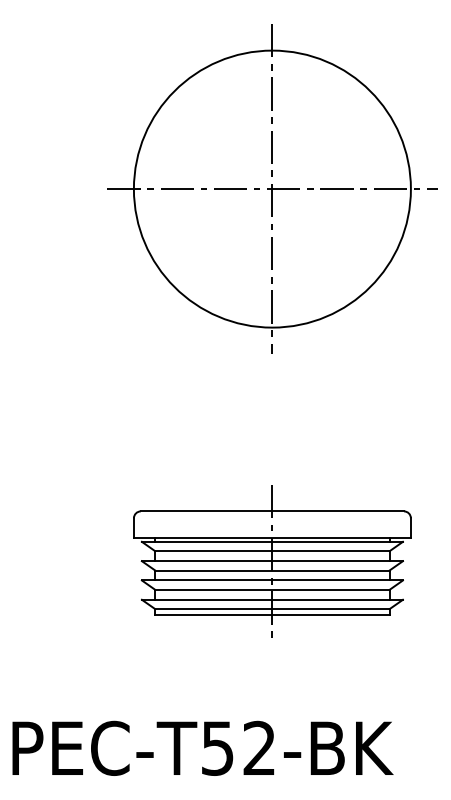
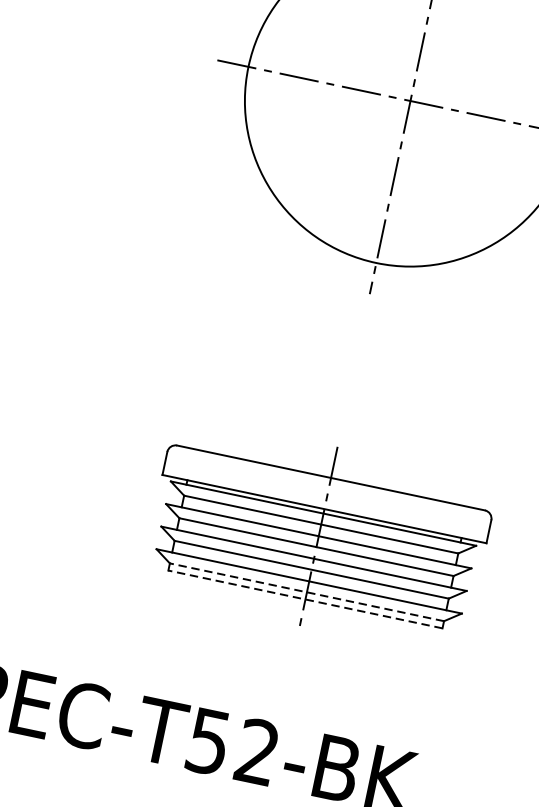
line: (271, 609) -> (305, 592), solid -> dashed
line: (271, 615) -> (304, 599), solid -> dashed

